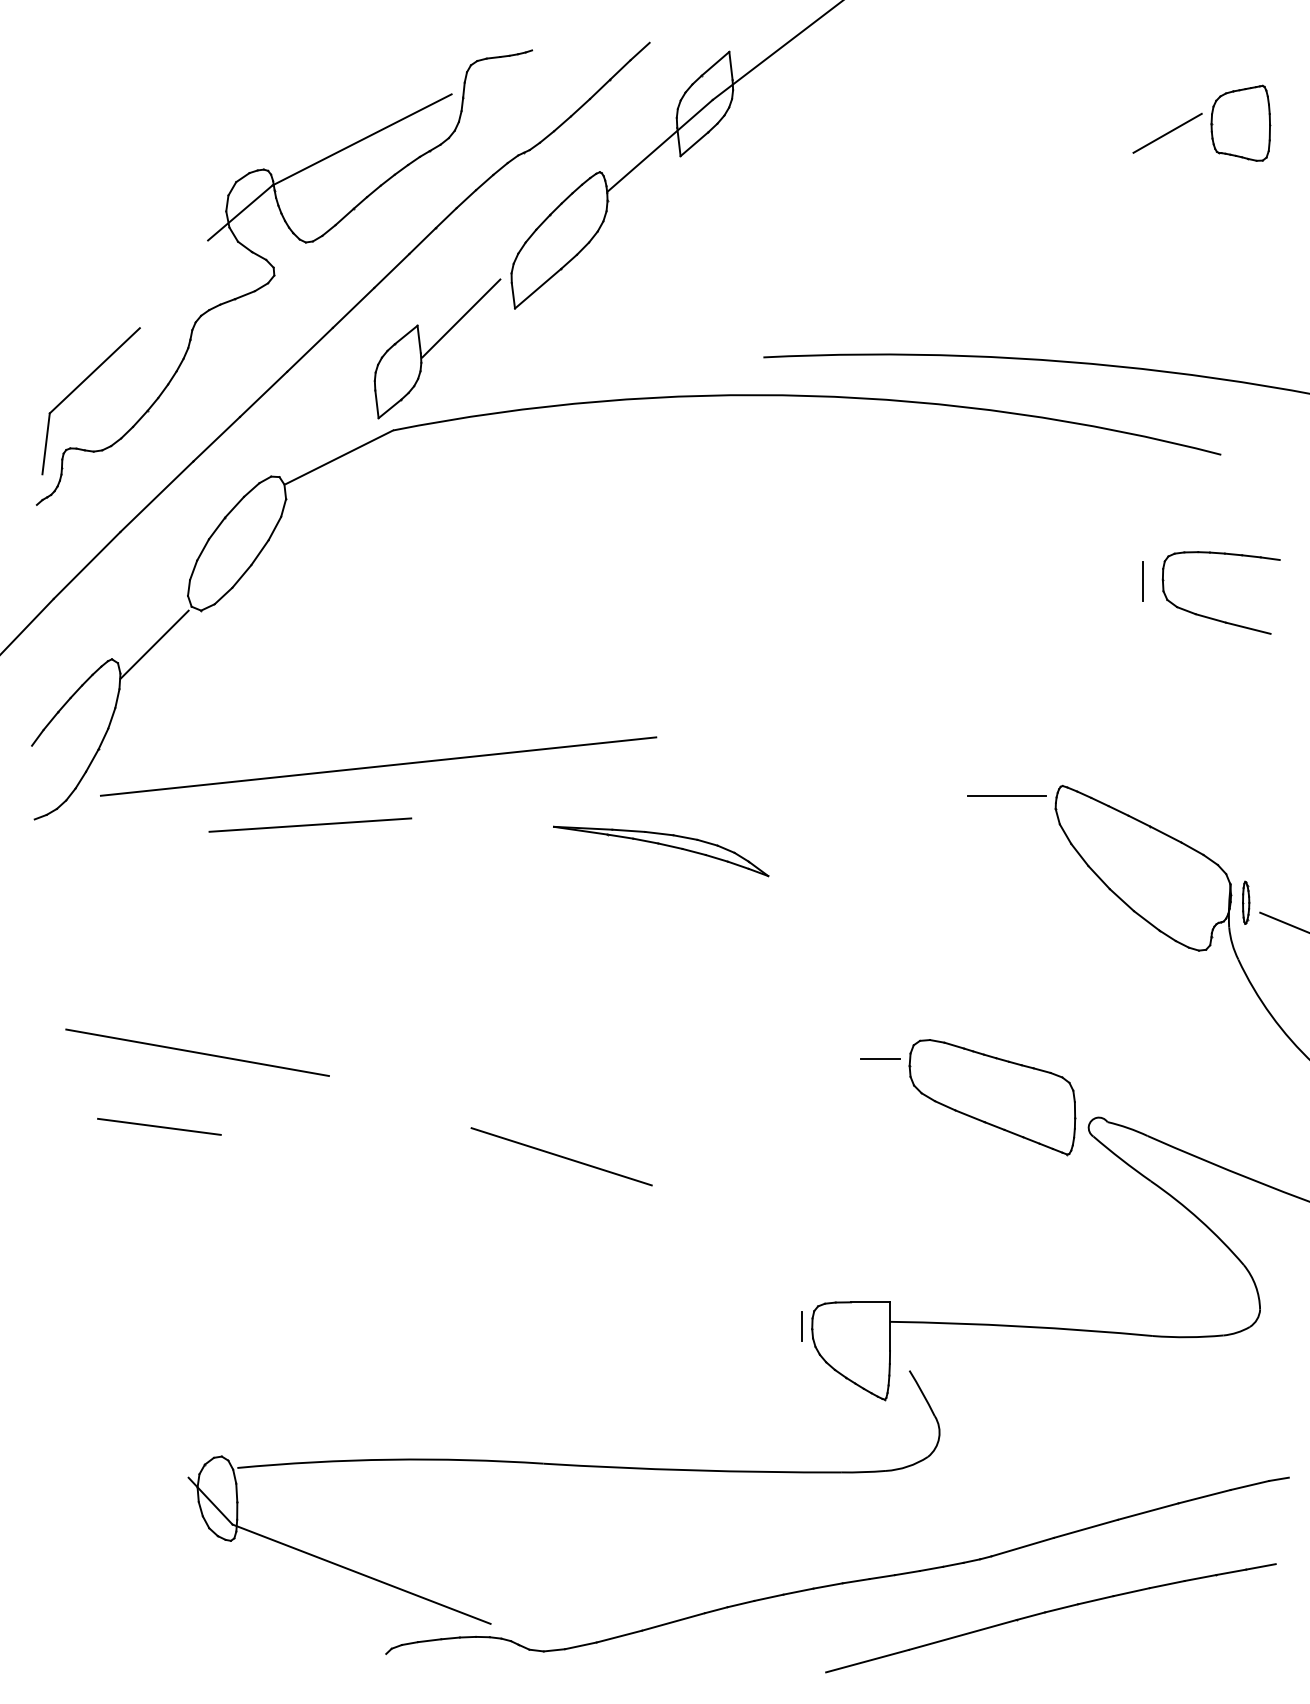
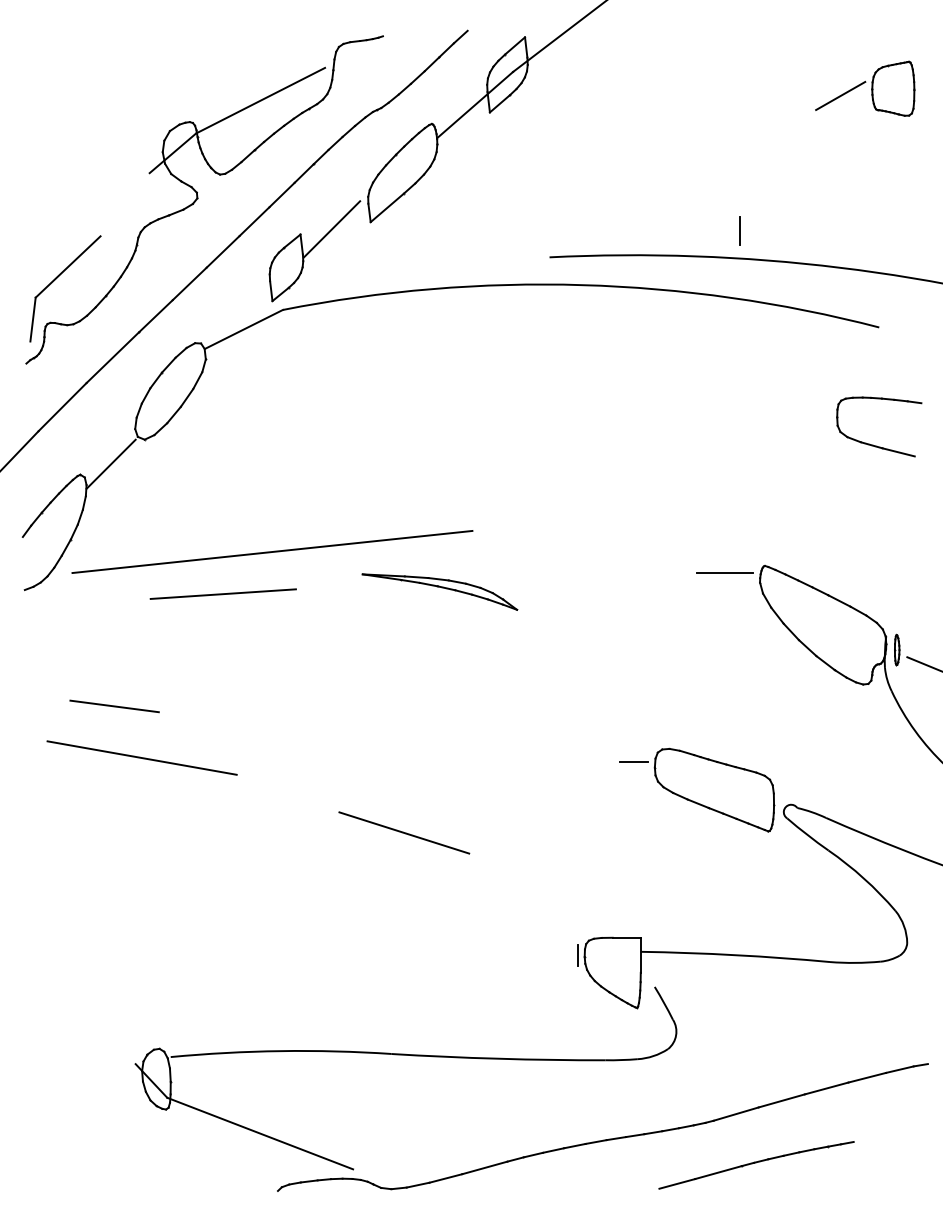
line: (1142, 581) -> (739, 230), moved
part: (660, 850) -> (439, 591), moved
line: (159, 1126) -> (114, 706), moved
part: (1050, 1618) -> (756, 1165), size x0.6

